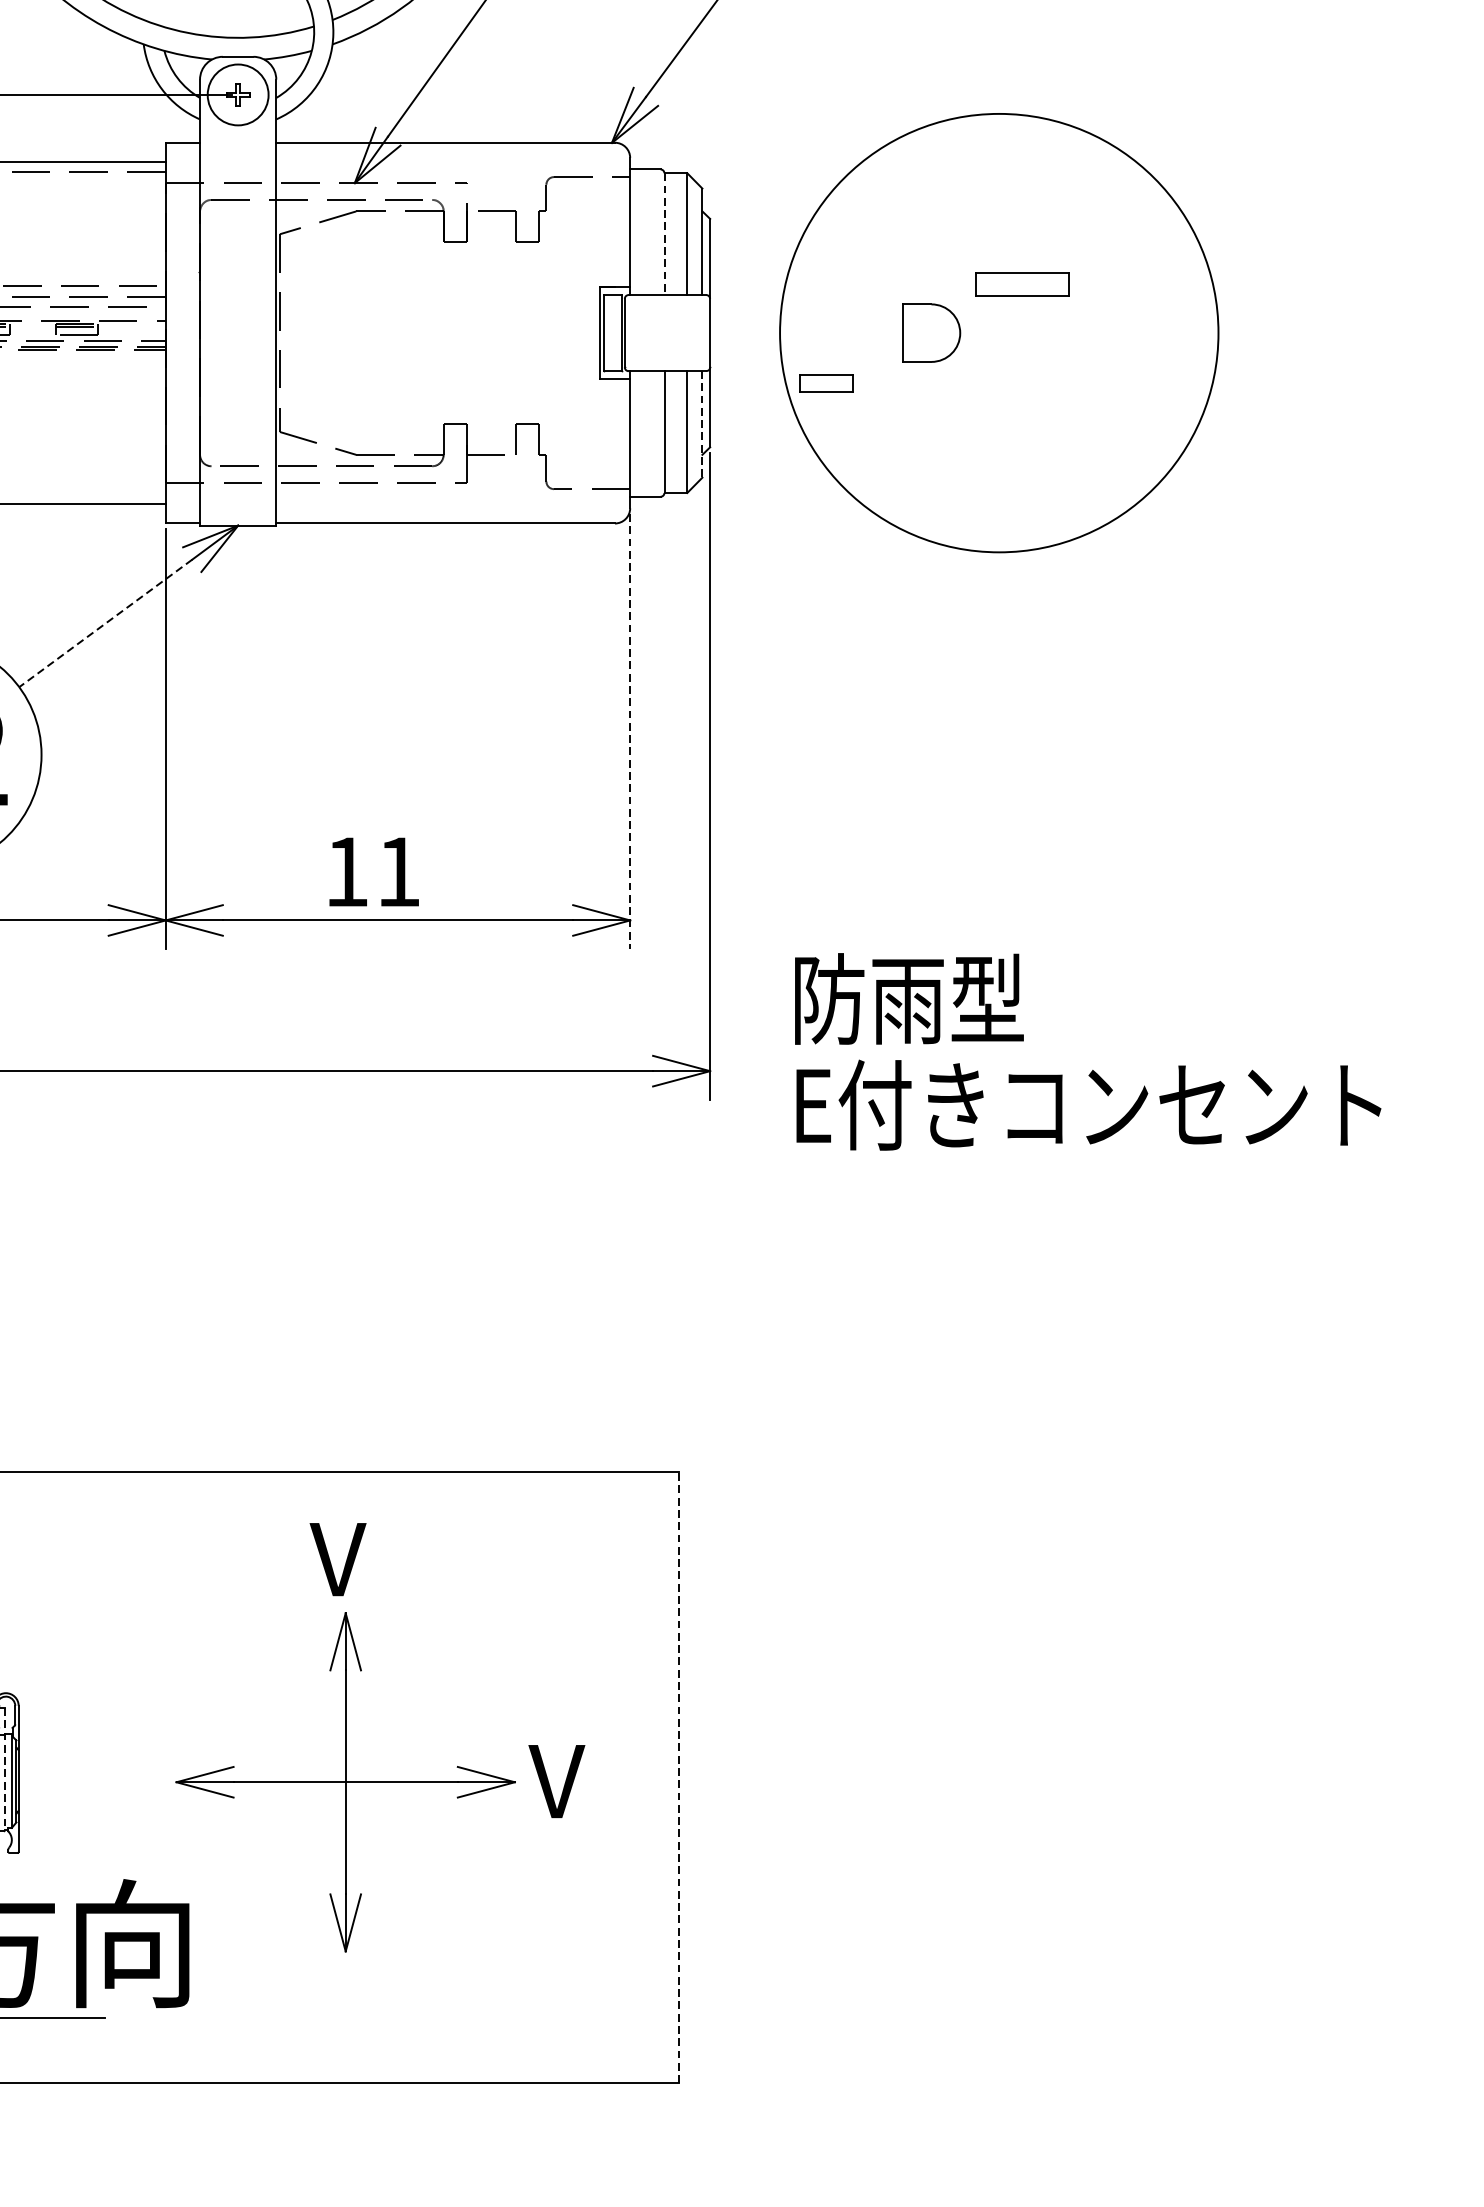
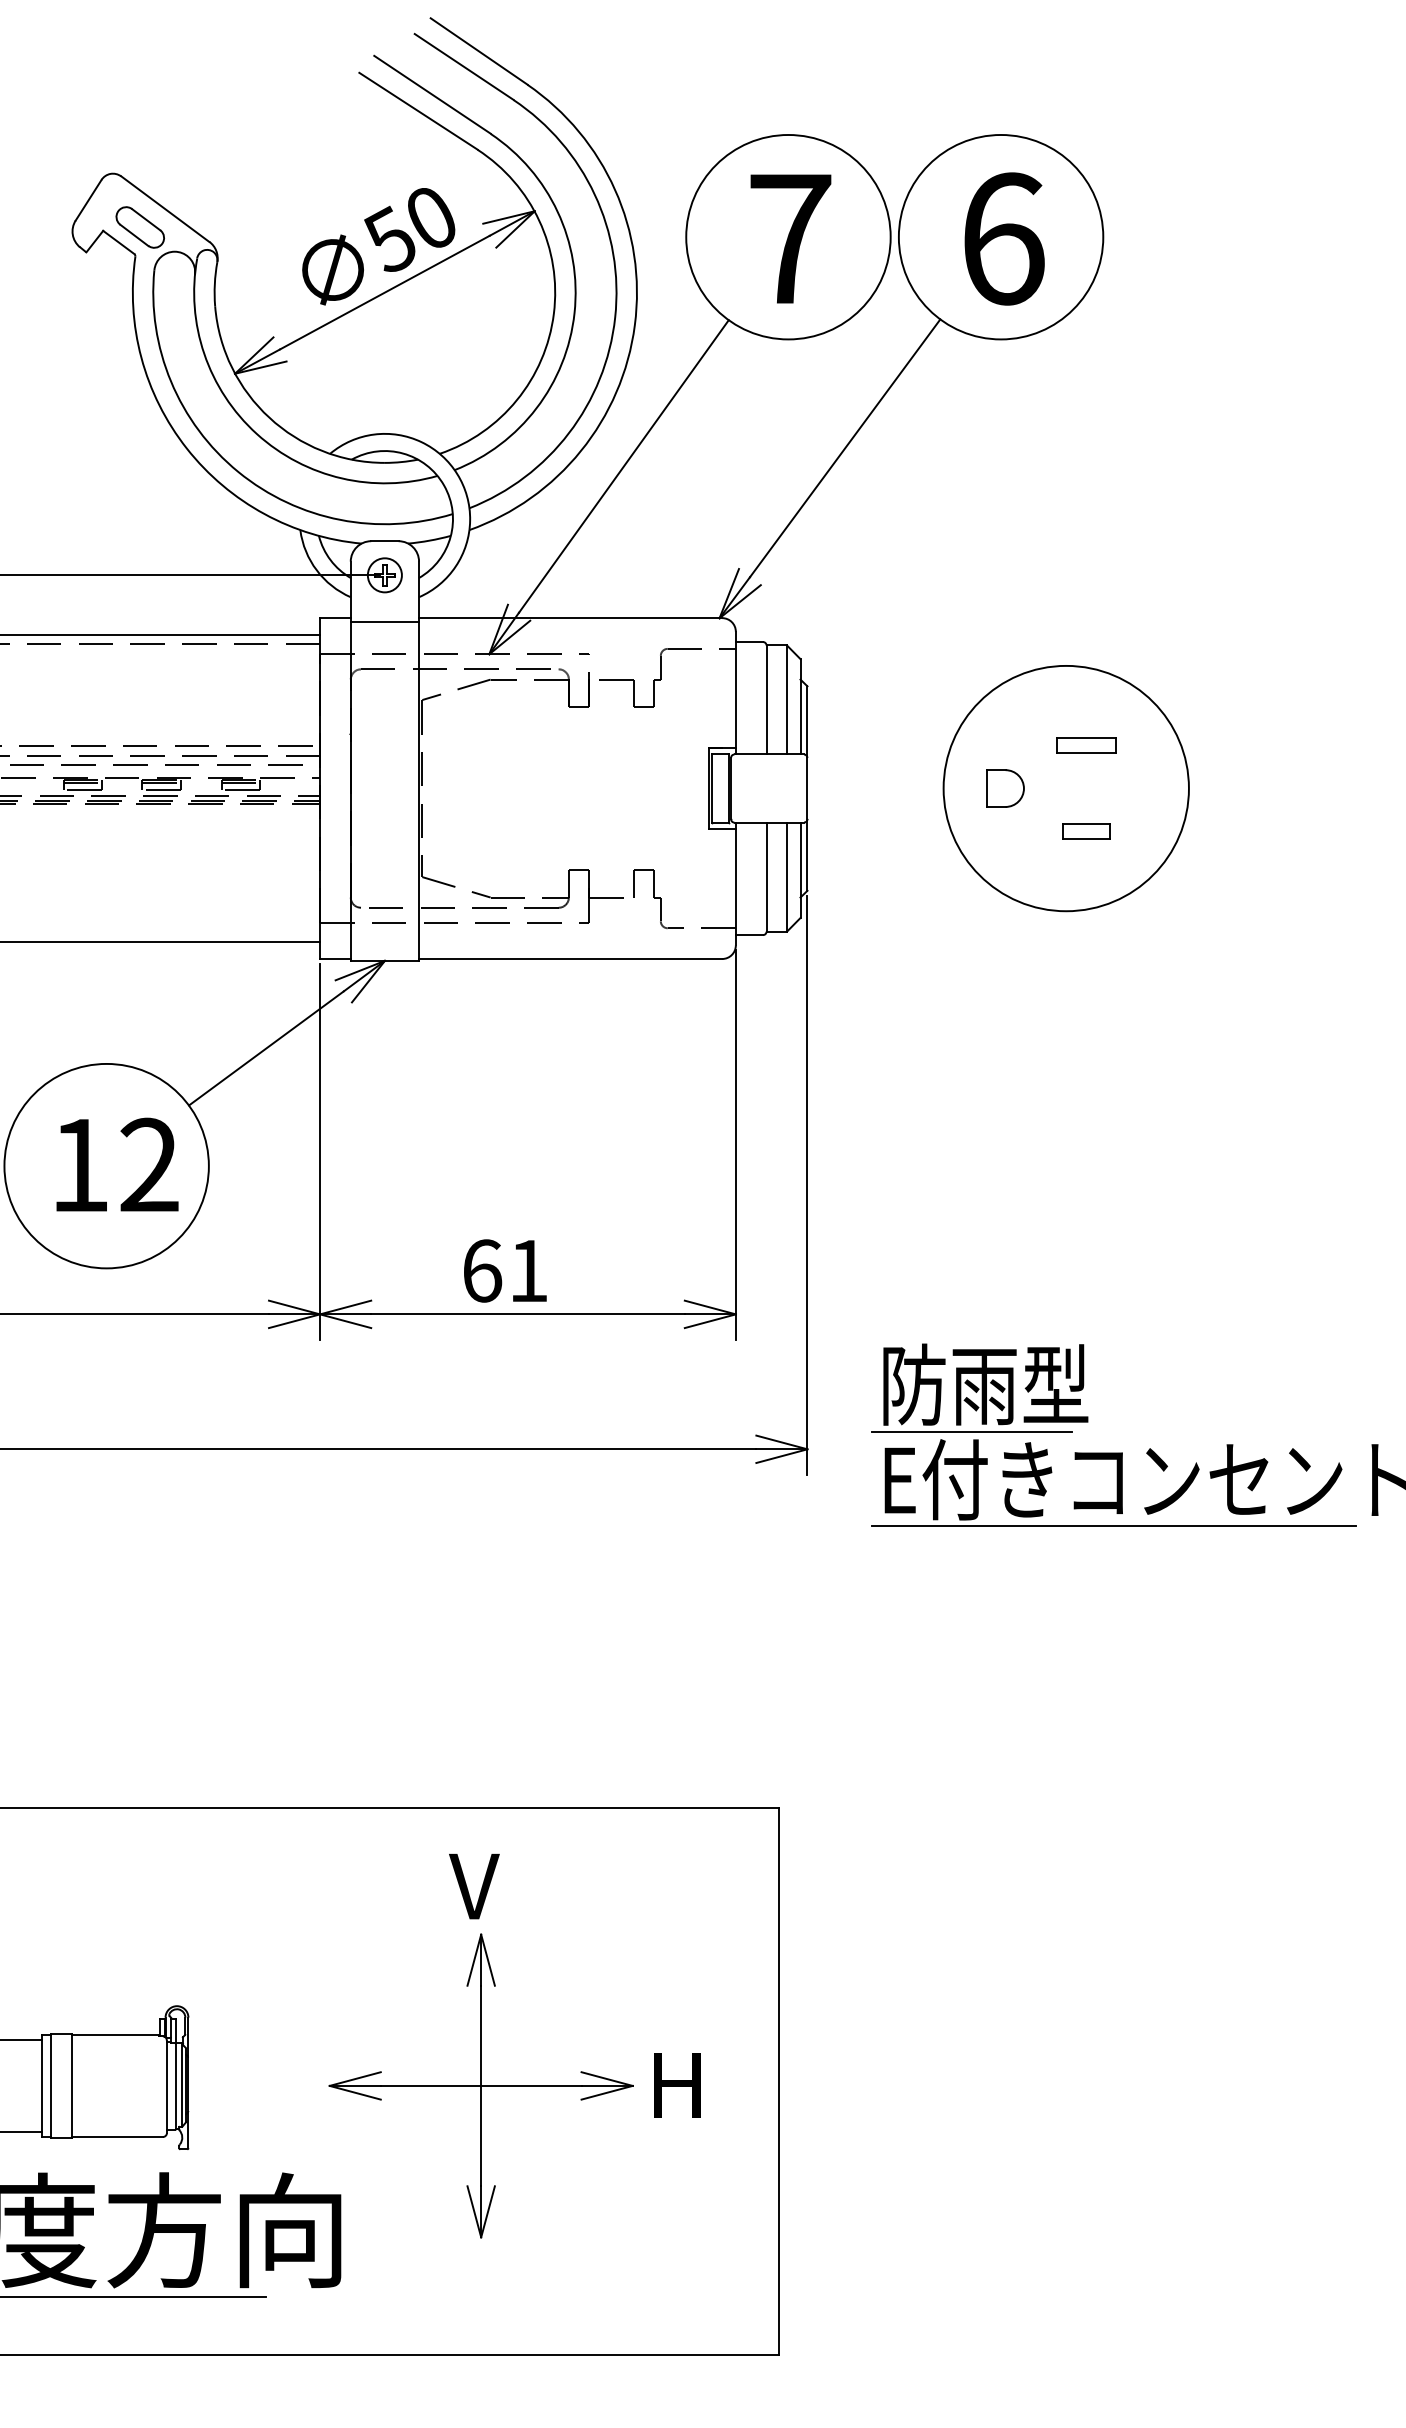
circle: (237, 95) -> (384, 575), size x0.62
line: (237, 146) -> (384, 621), added
line: (664, 234) -> (766, 700), dashed -> solid
part: (1021, 285) -> (1086, 745), size x0.71
part: (931, 333) -> (1005, 788), size x0.71
circle: (998, 333) -> (1065, 788), size x0.62
part: (826, 383) -> (1086, 831), moved
line: (702, 424) -> (800, 870), dashed -> solid
line: (105, 623) -> (266, 1048), dashed -> solid
line: (629, 731) -> (735, 1145), dashed -> solid
text: (348, 871) -> (483, 1270), 11 -> 61
line: (893, 1051) -> (971, 1431), added
line: (1052, 1157) -> (1113, 1526), added
line: (5, 1769) -> (176, 2074), dashed -> solid
line: (678, 1777) -> (779, 2081), dashed -> solid
text: (559, 1780) -> (672, 2084), V -> H

